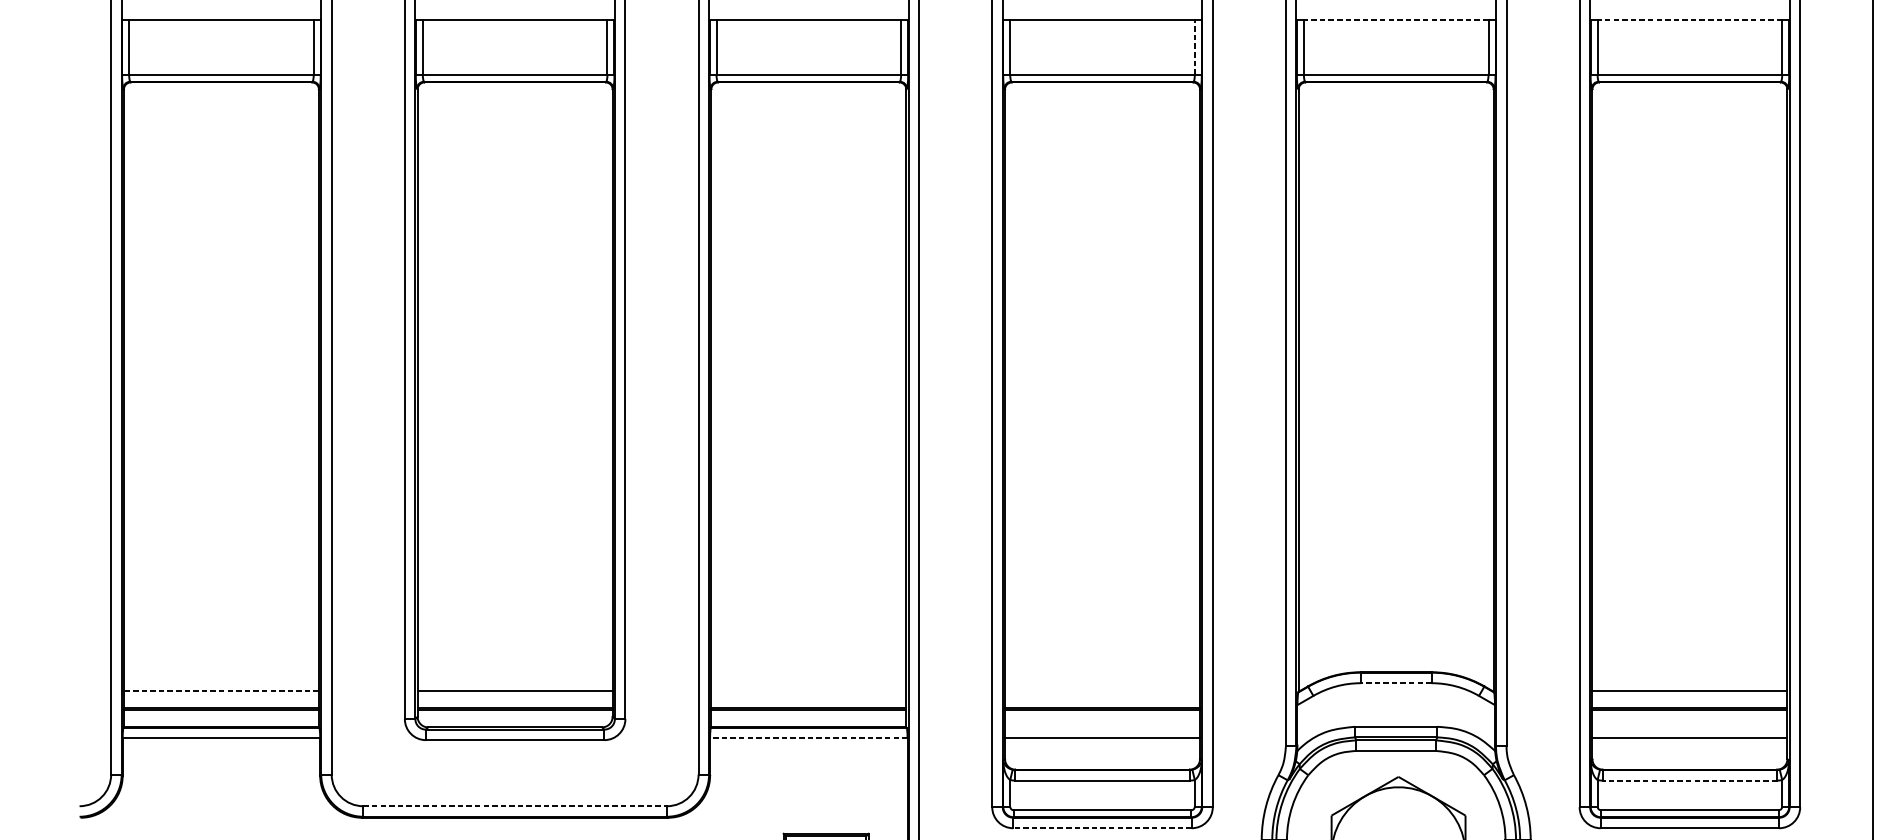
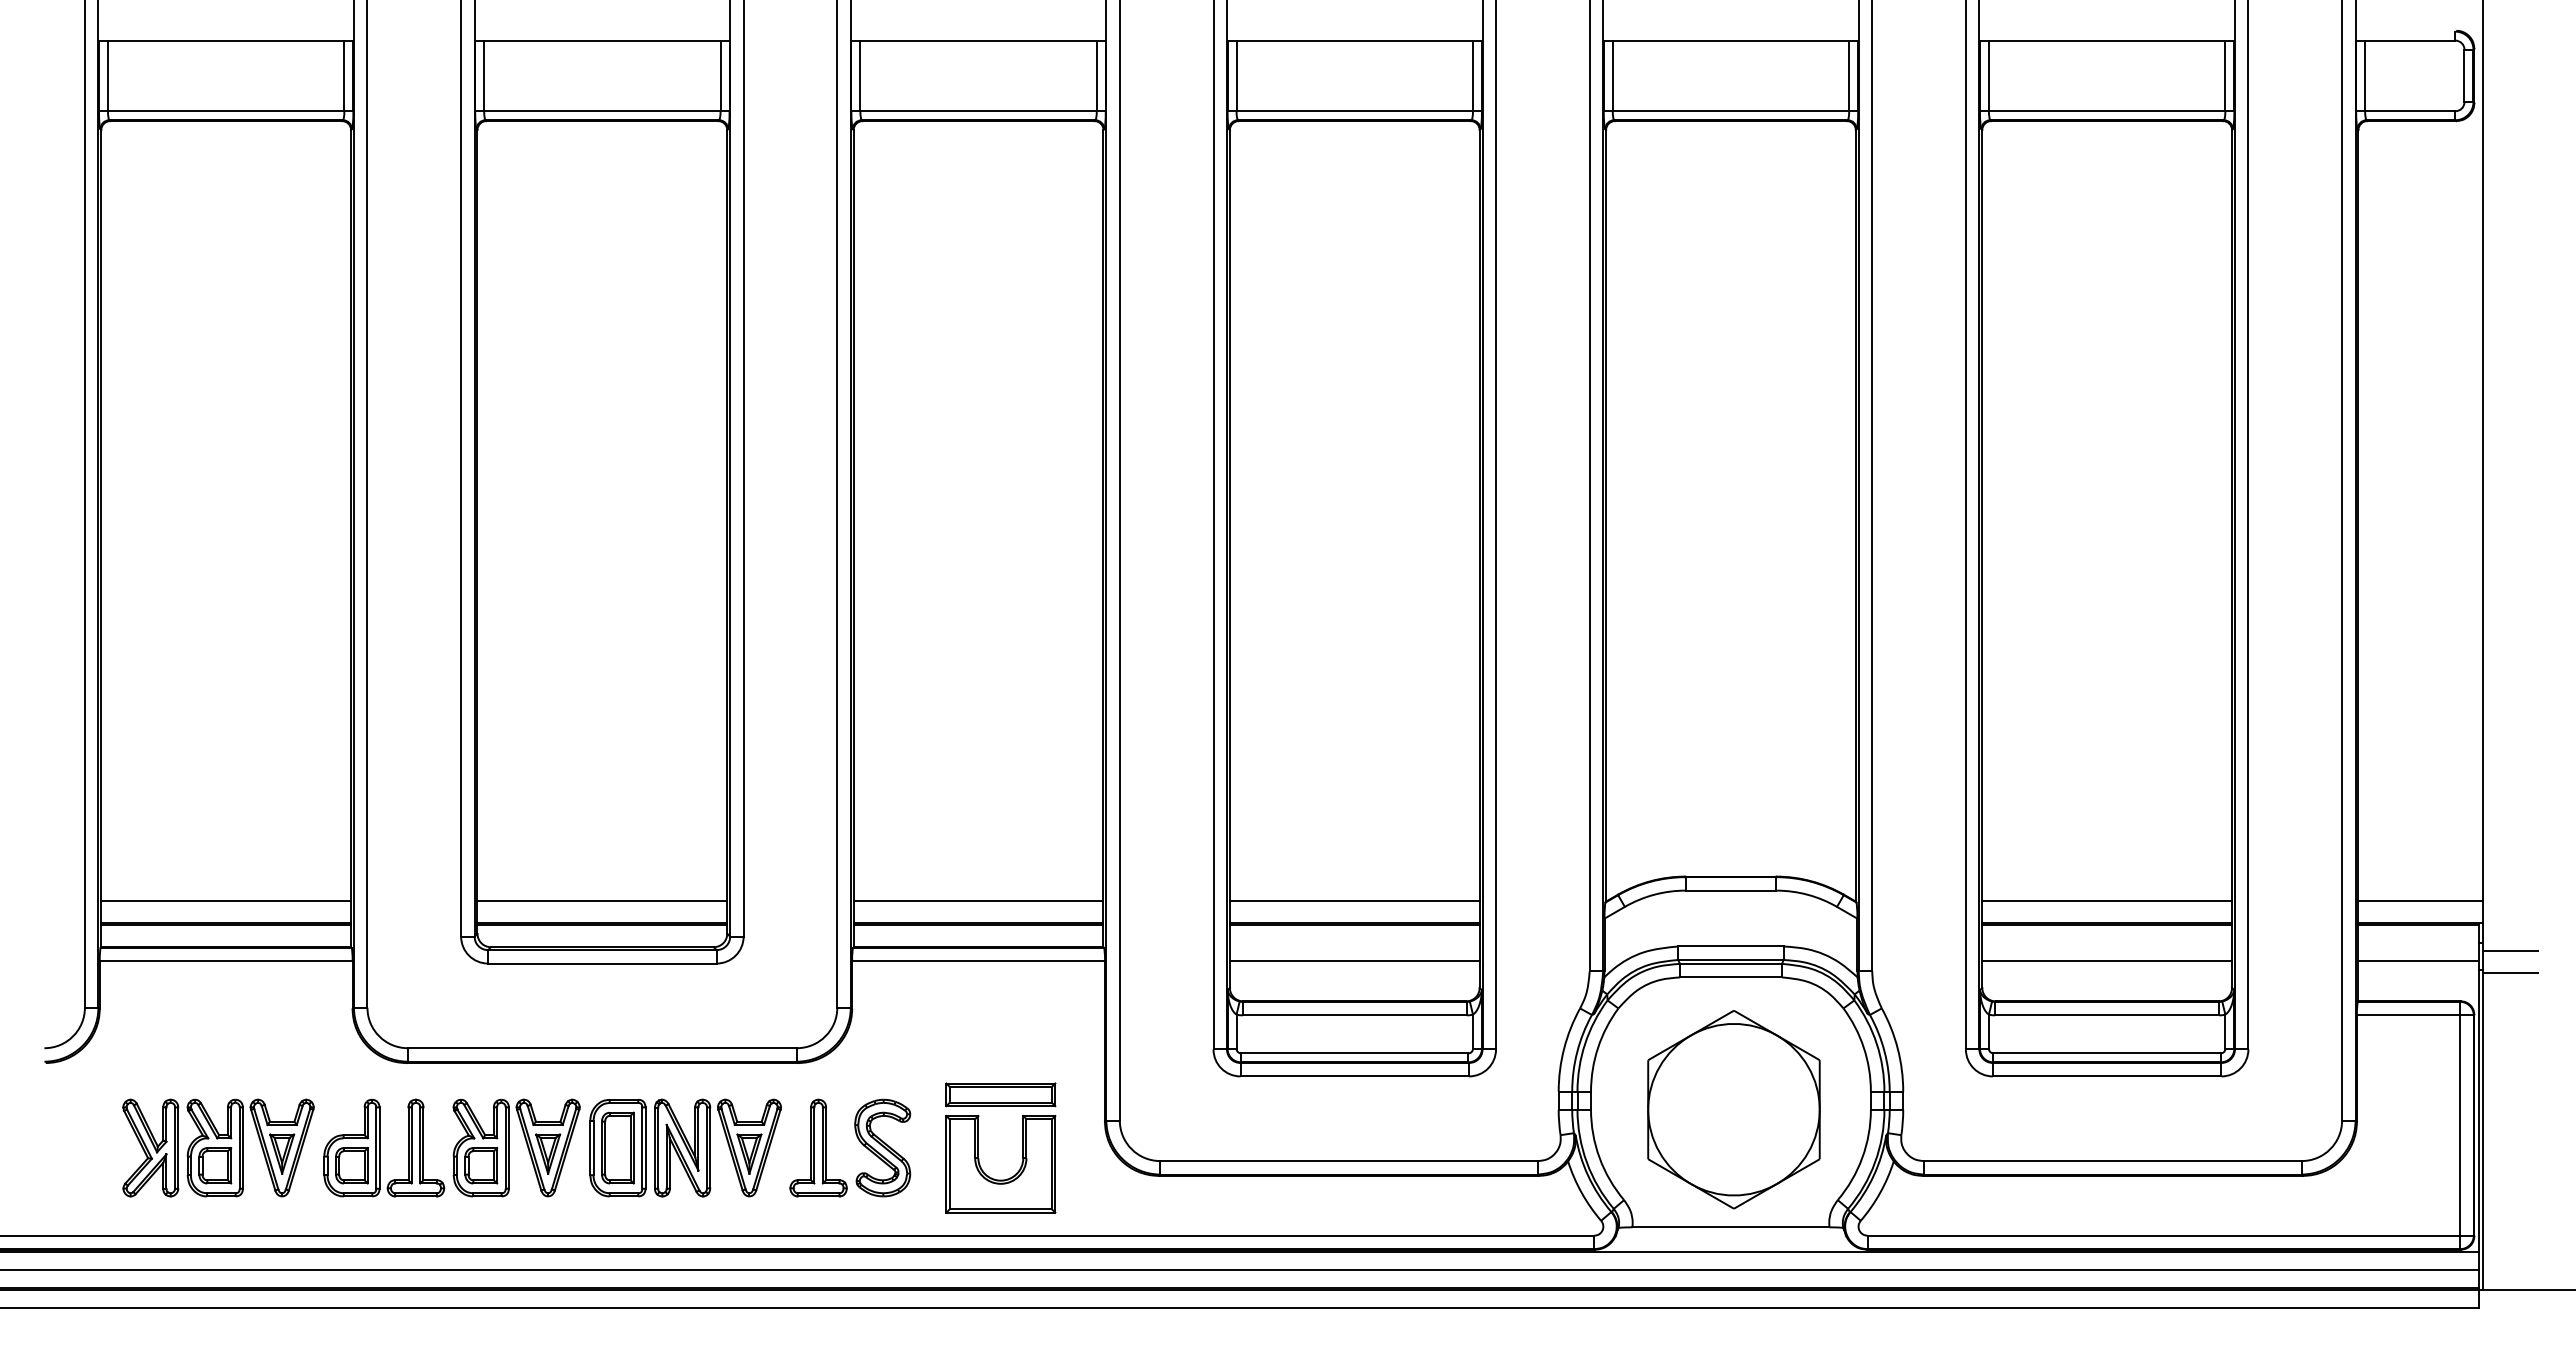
line: (1395, 19) -> (1730, 40), dashed -> solid
line: (1689, 19) -> (2106, 40), dashed -> solid
line: (1194, 46) -> (1472, 75), dashed -> solid
line: (1395, 683) -> (1730, 890), dashed -> solid
line: (221, 690) -> (226, 900), dashed -> solid
line: (808, 690) -> (978, 900), added
line: (1102, 690) -> (1354, 900), added
line: (808, 738) -> (978, 961), dashed -> solid
line: (1690, 780) -> (2107, 1015), dashed -> solid
line: (515, 806) -> (602, 1048), dashed -> solid
line: (1102, 828) -> (1354, 1076), dashed -> solid

